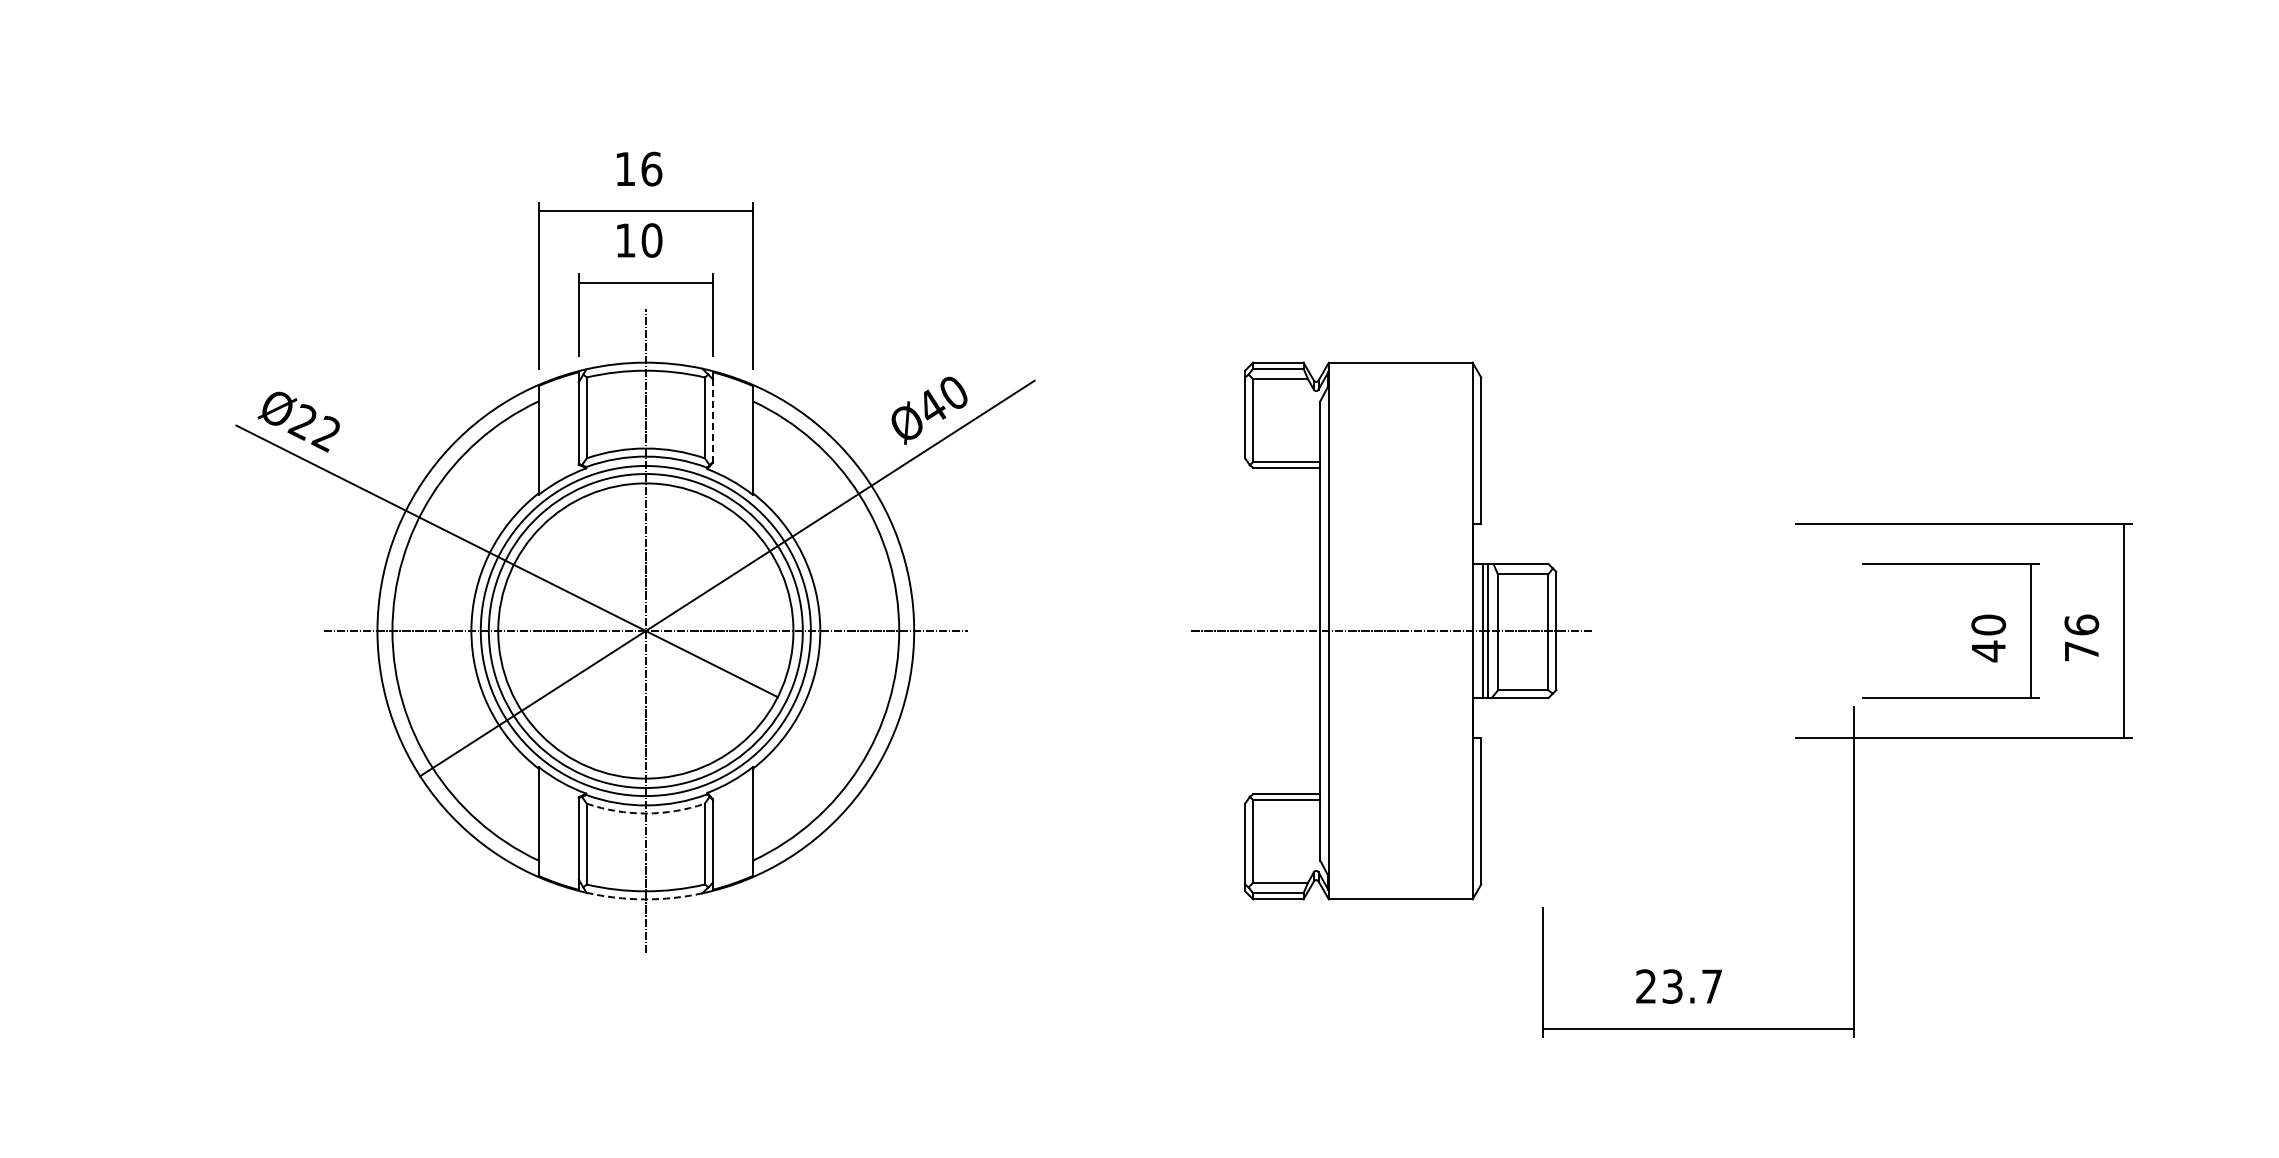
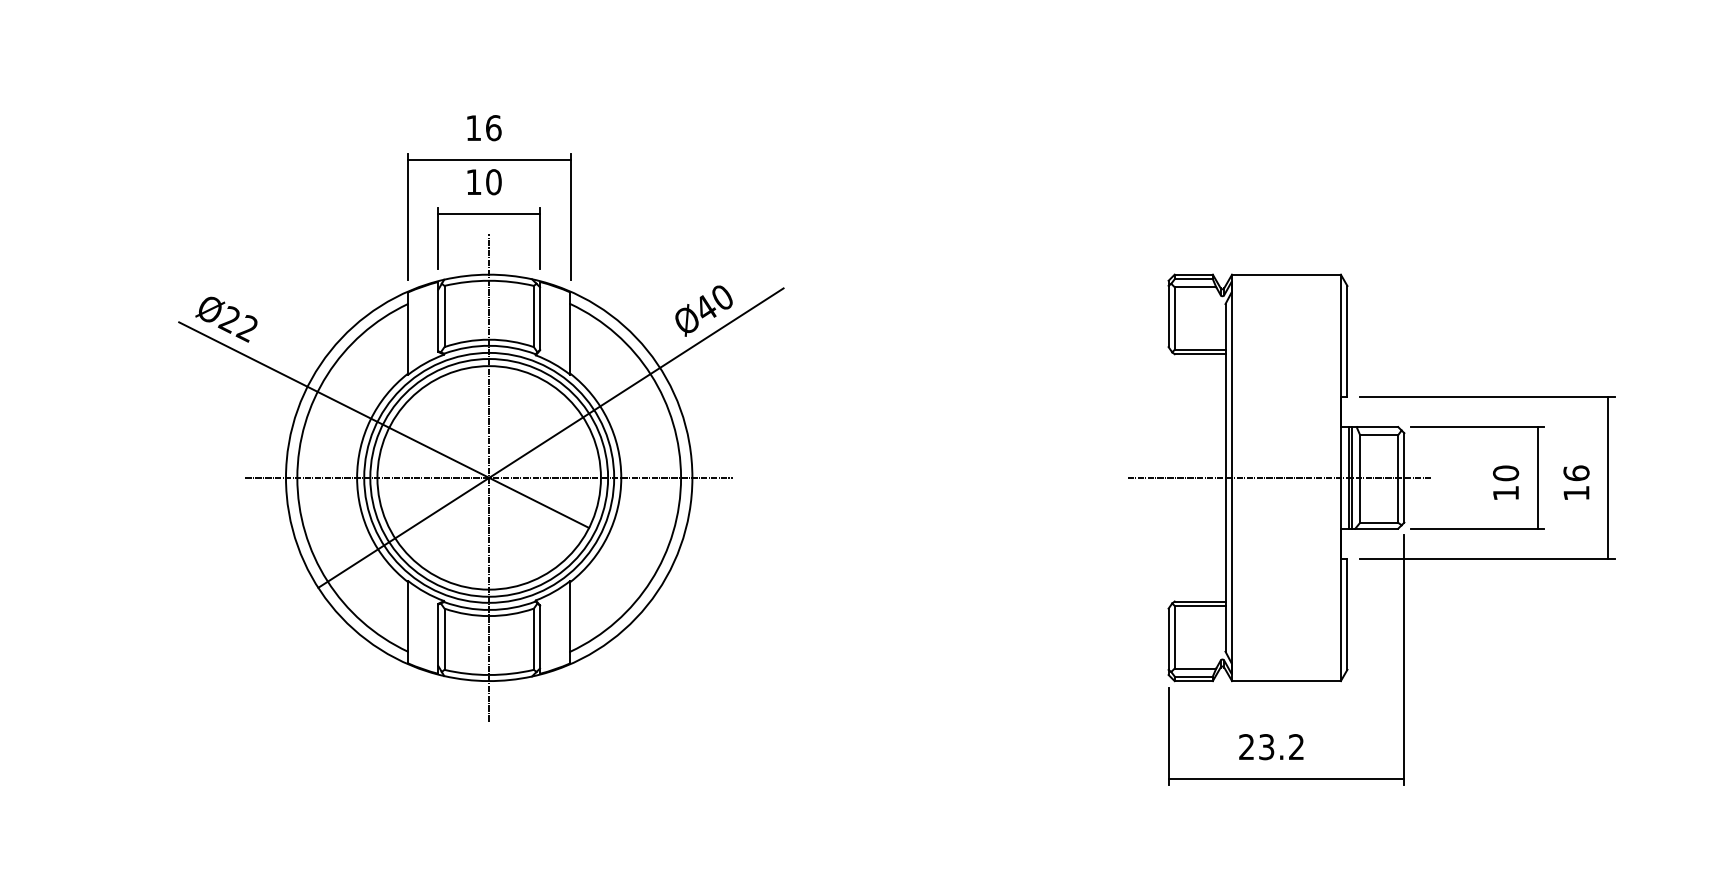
line: (712, 421) -> (539, 319), dashed -> solid
part: (1391, 630) -> (1279, 477), moved
text: (1988, 651) -> (1505, 493), 40 -> 10
text: (2081, 651) -> (1576, 493), 76 -> 16
arc: (645, 813) -> (488, 616), dashed -> solid
arc: (644, 899) -> (488, 681), dashed -> solid
text: (1711, 986) -> (1296, 747), 23.7 -> 23.2

